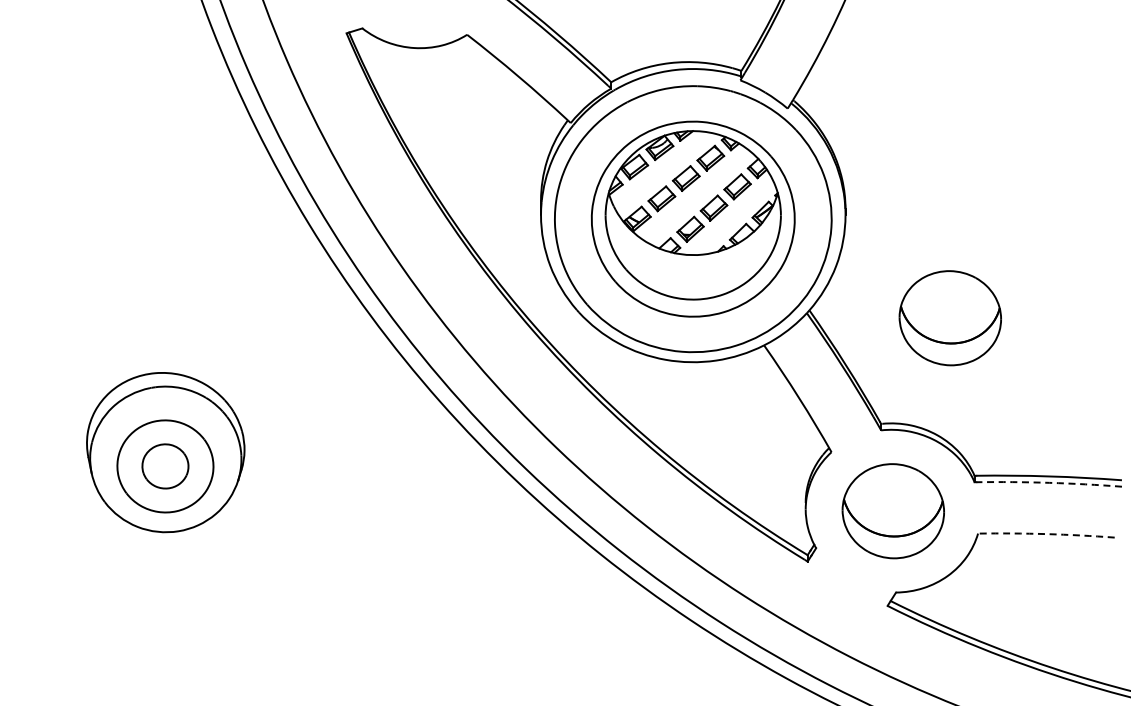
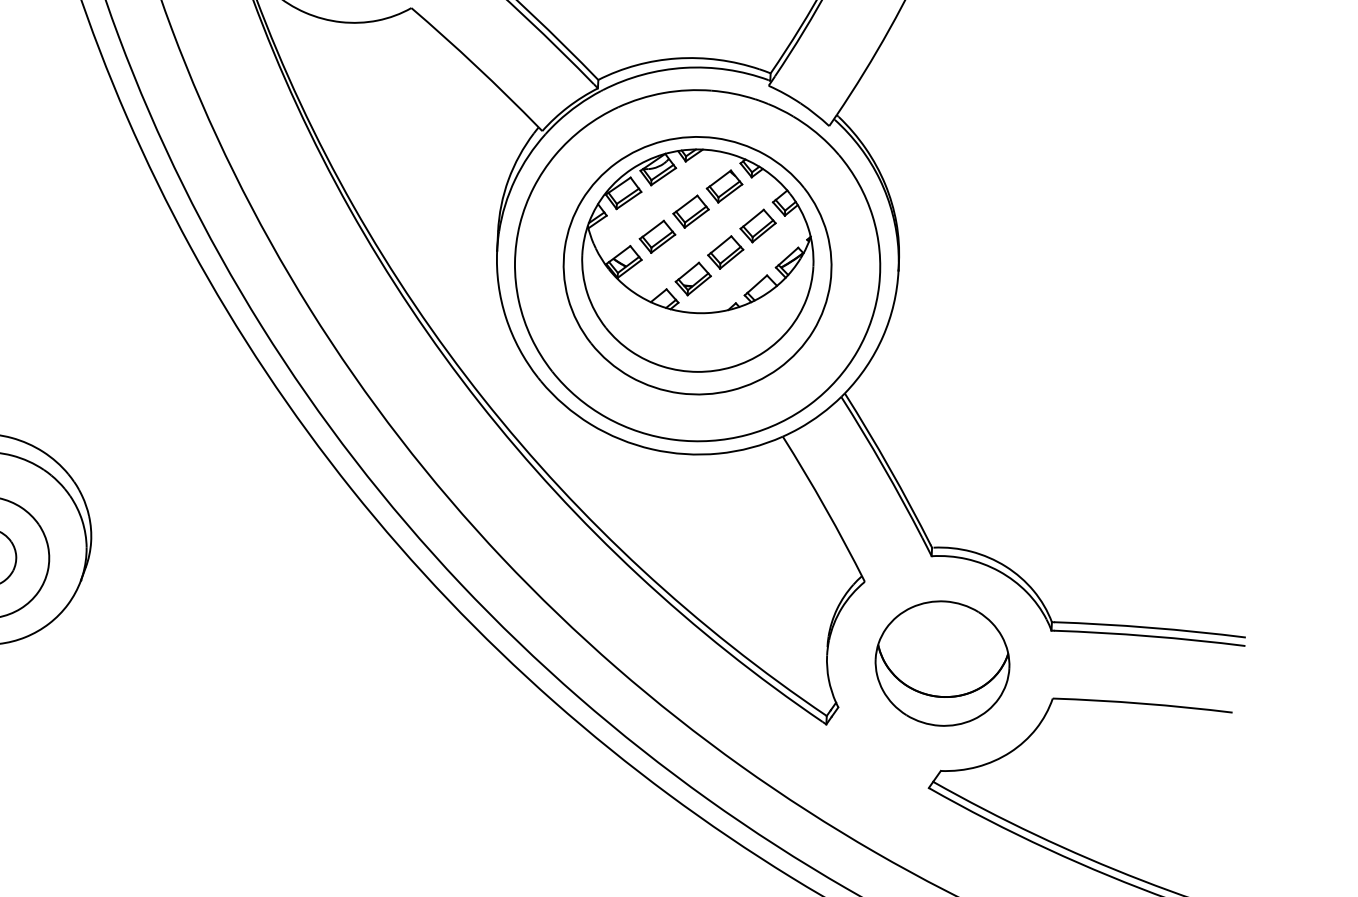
part: (949, 318) -> (1028, 413), removed
arc: (1049, 482) -> (1150, 635), dashed -> solid
arc: (1046, 534) -> (1142, 704), dashed -> solid

